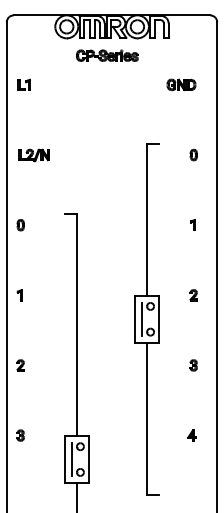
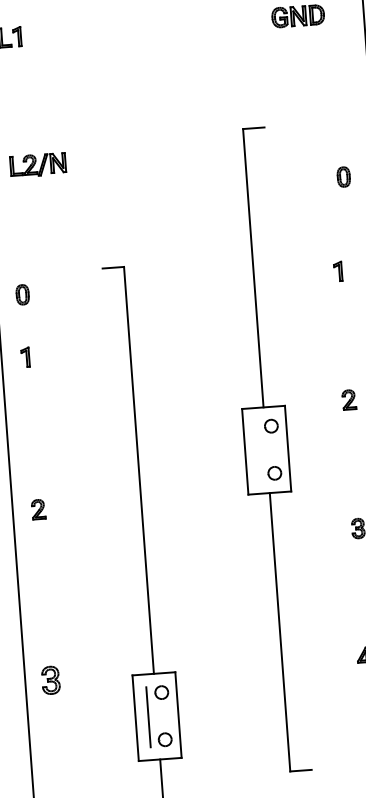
part: (193, 154) -> (343, 176), moved
part: (19, 295) -> (24, 357), moved
line: (142, 318) -> (258, 449), removed
part: (20, 365) -> (37, 509), moved
part: (20, 435) -> (50, 680), size x1.4

